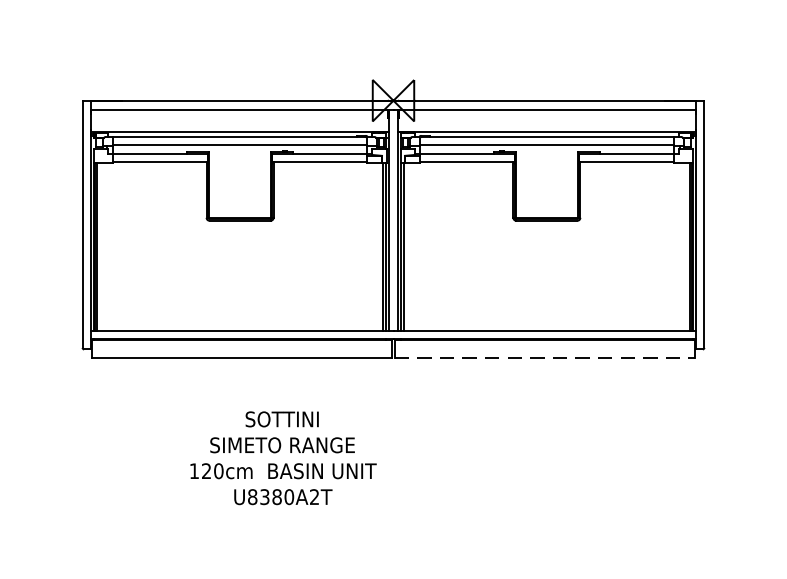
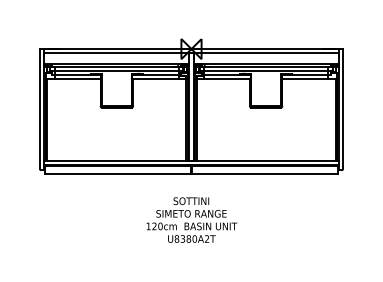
line: (545, 358) -> (265, 174), dashed -> solid
text: (282, 456) -> (191, 219), moved

